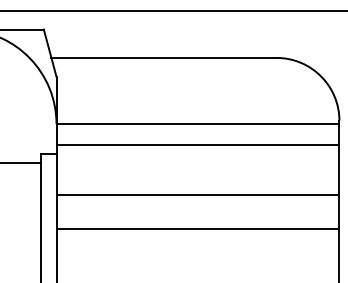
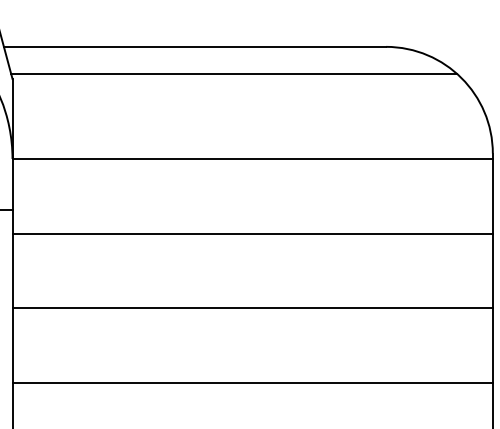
line: (186, 73) -> (233, 73), added
line: (197, 144) -> (251, 232), moved
line: (197, 194) -> (251, 307), moved
line: (197, 228) -> (251, 382), moved

